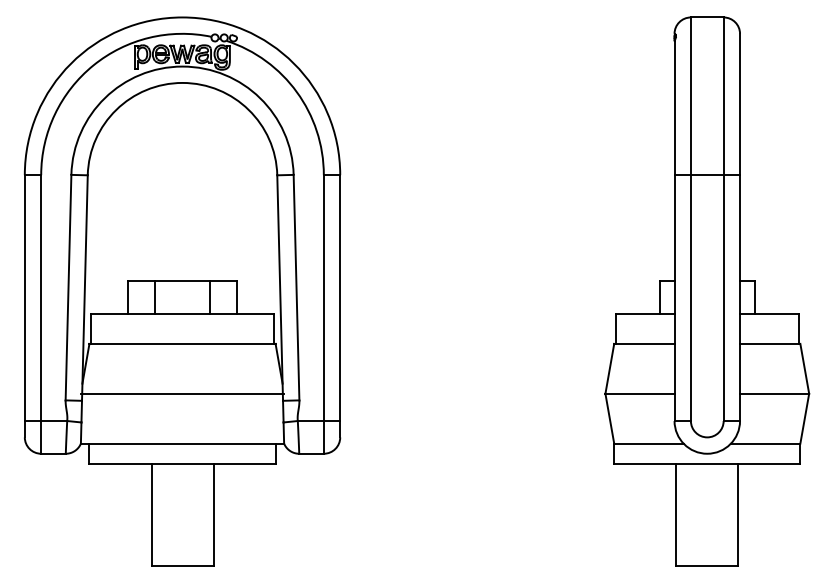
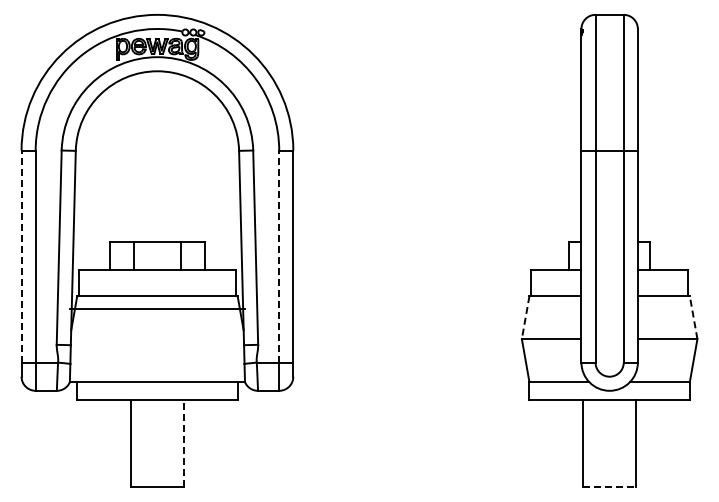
line: (24, 297) -> (21, 256), solid -> dashed
line: (324, 297) -> (279, 256), solid -> dashed
line: (609, 368) -> (525, 317), solid -> dashed
line: (804, 368) -> (693, 317), solid -> dashed
line: (182, 394) -> (157, 309), moved
line: (213, 514) -> (184, 443), solid -> dashed
line: (707, 565) -> (609, 487), solid -> dashed

